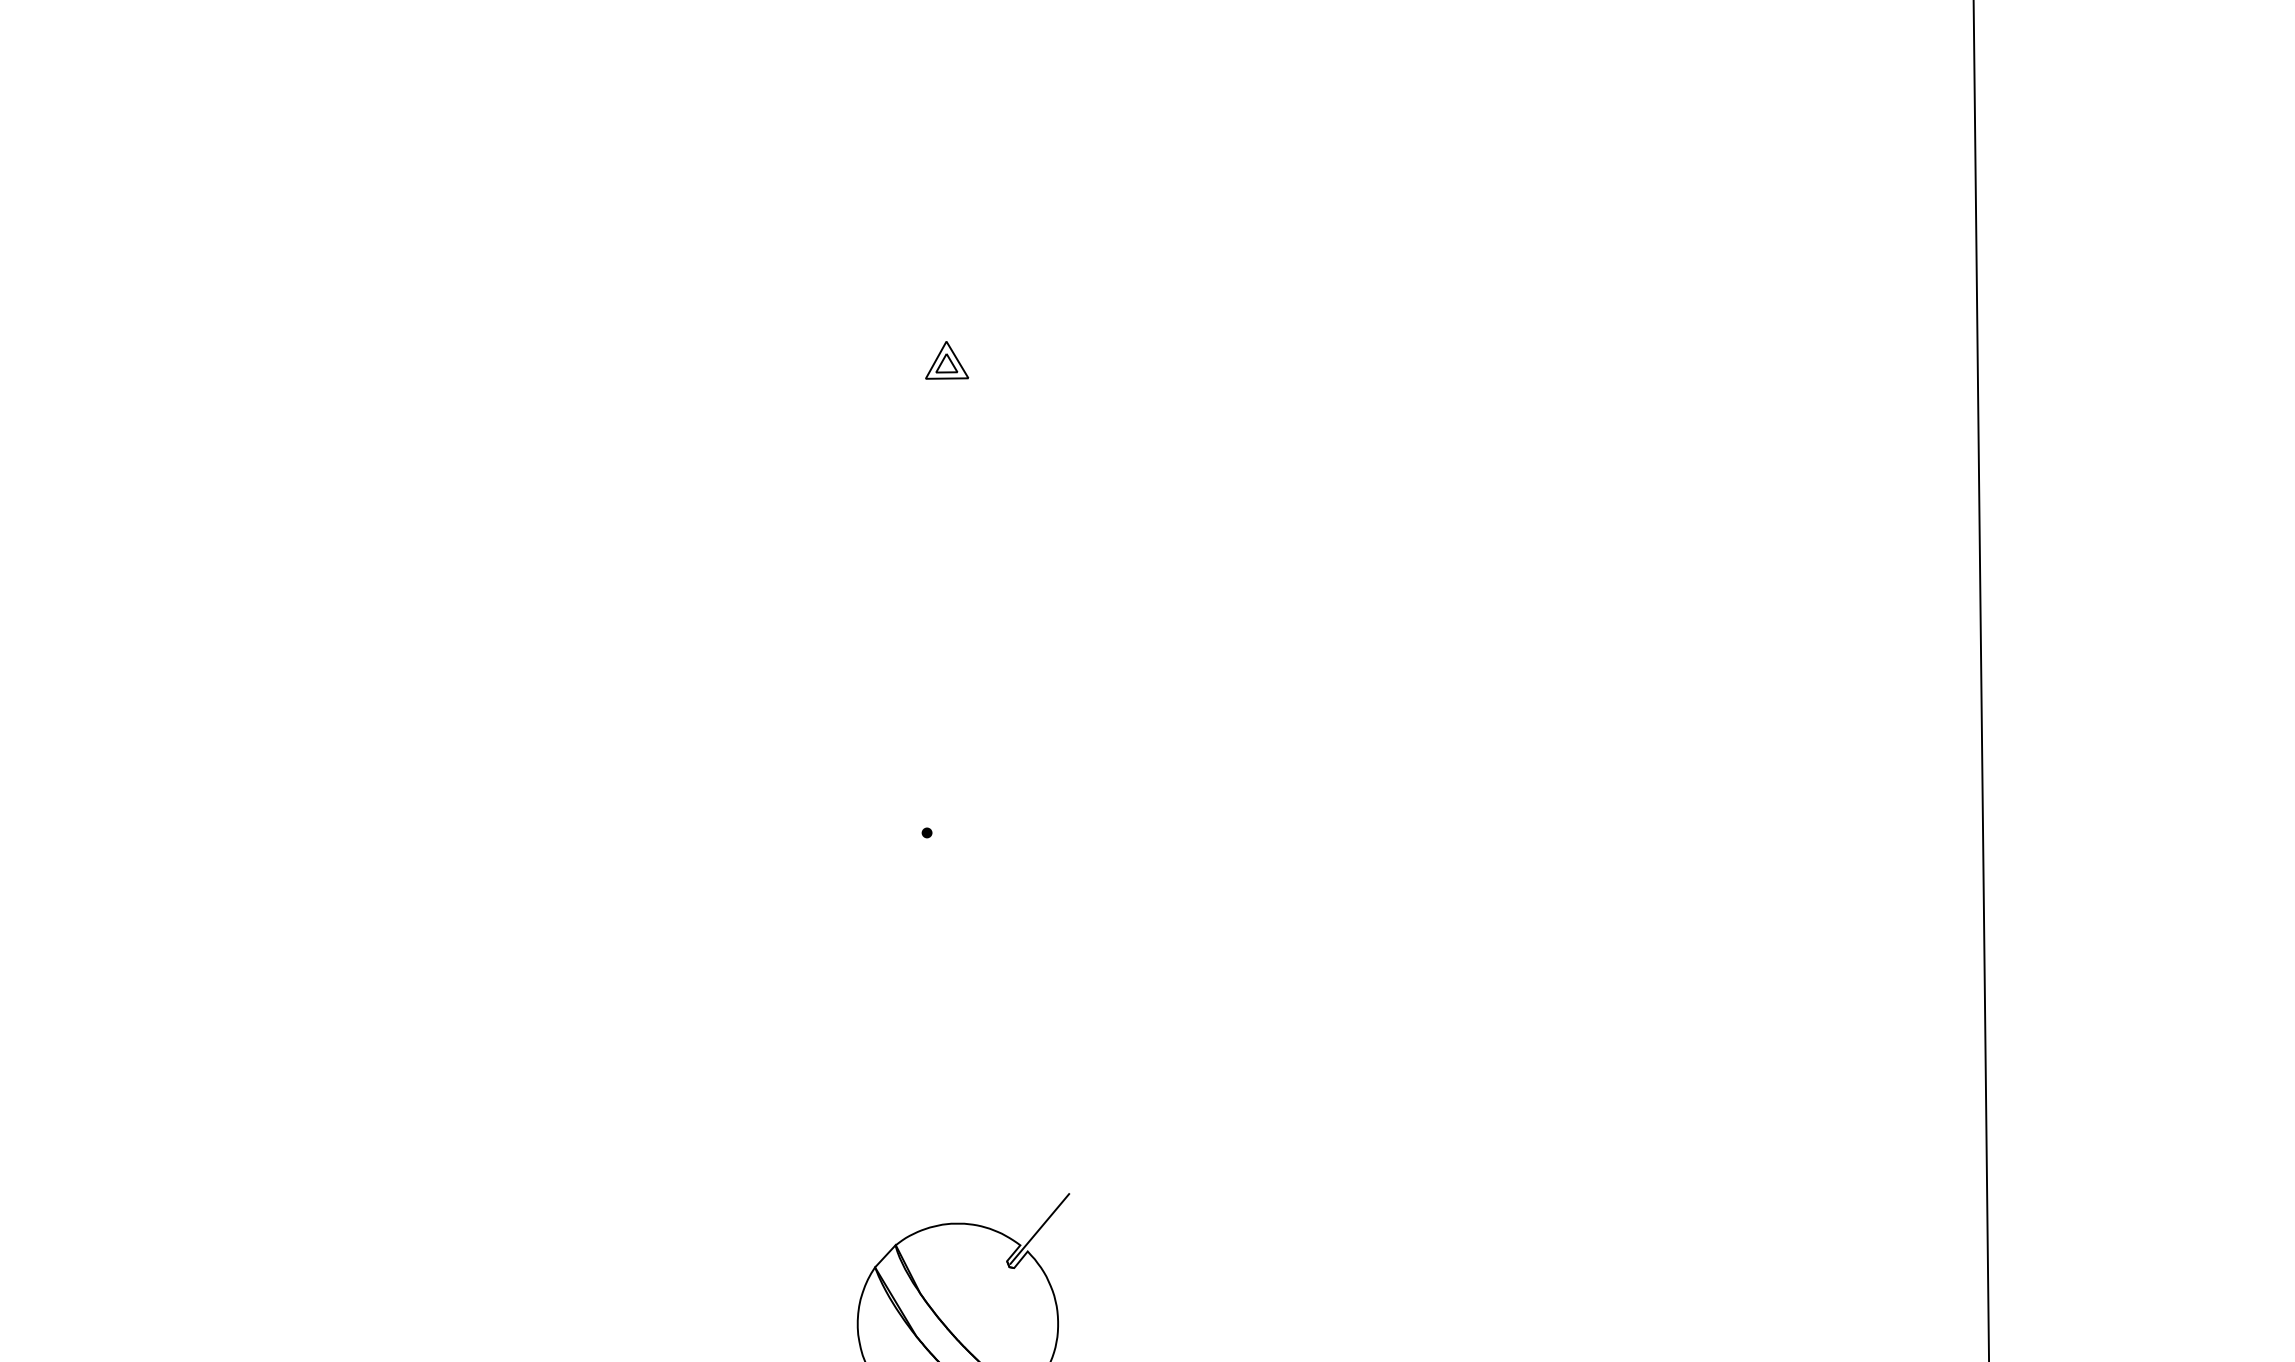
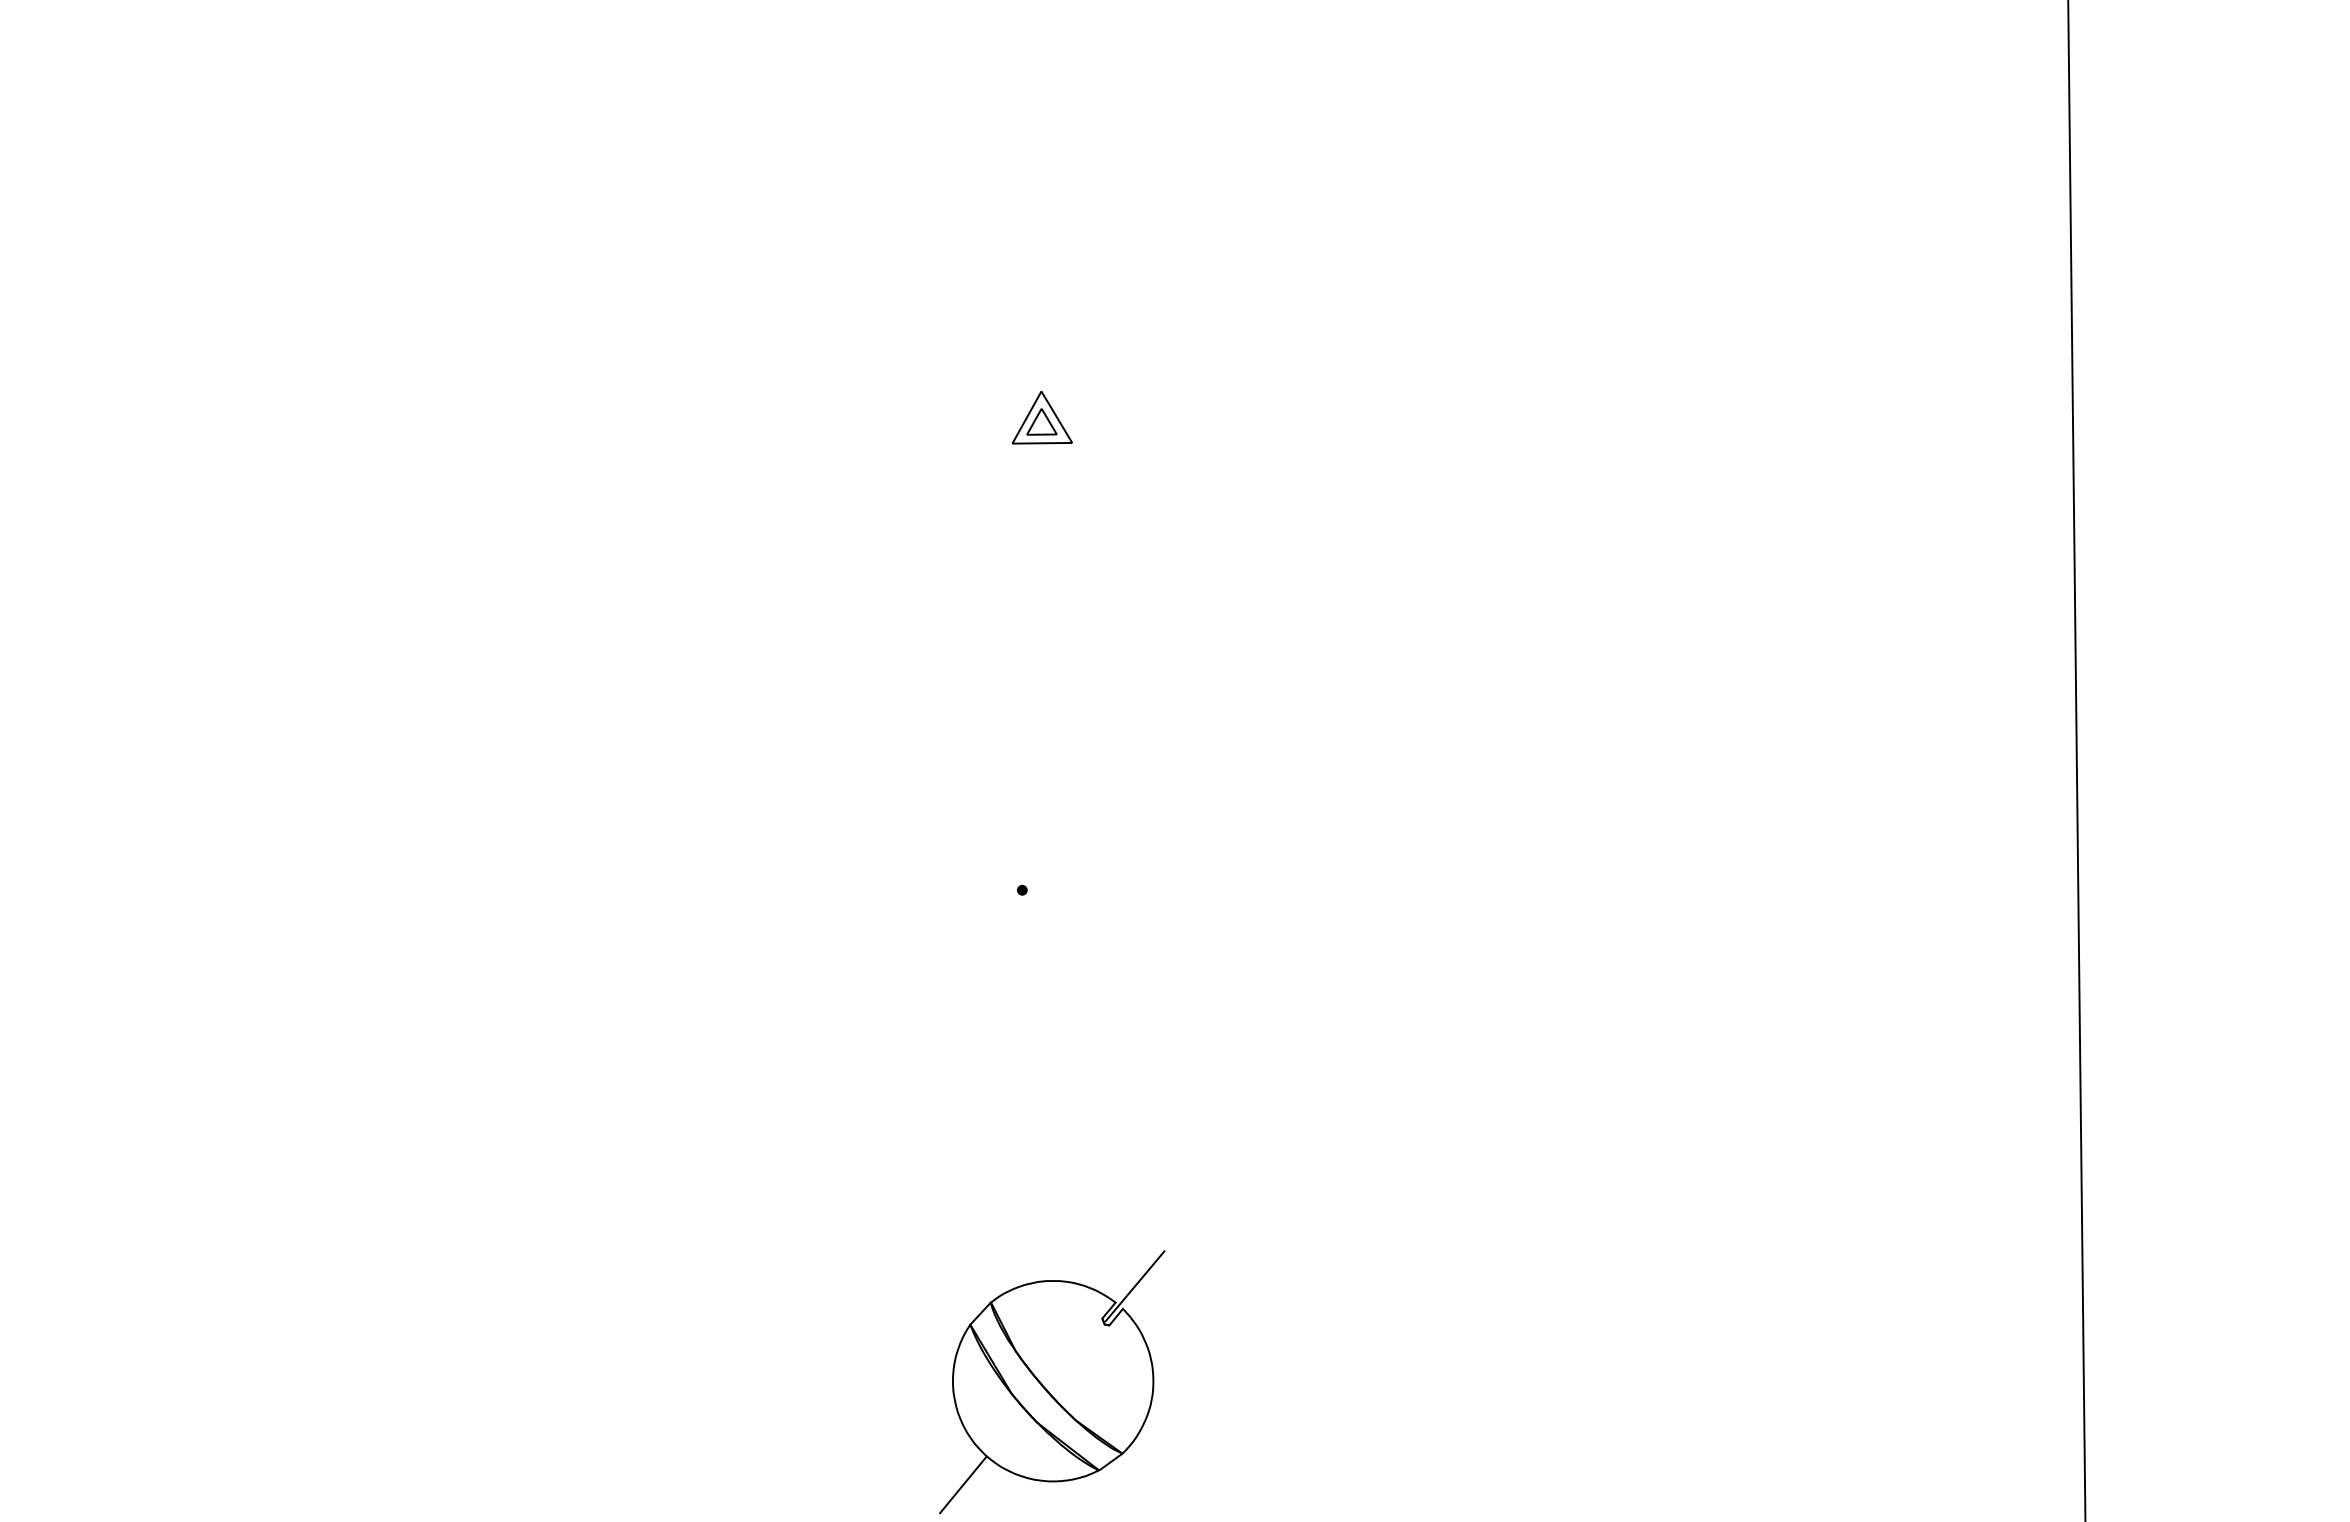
part: (947, 360) -> (1042, 417), size x1.4

